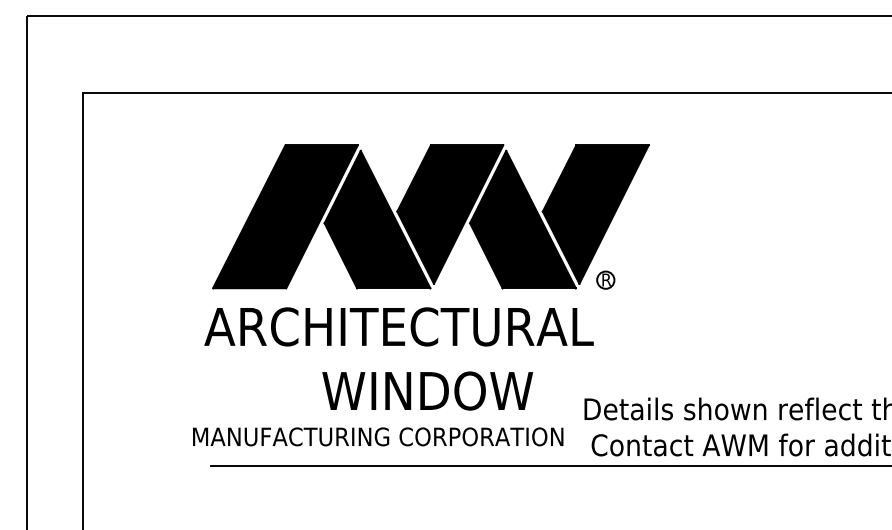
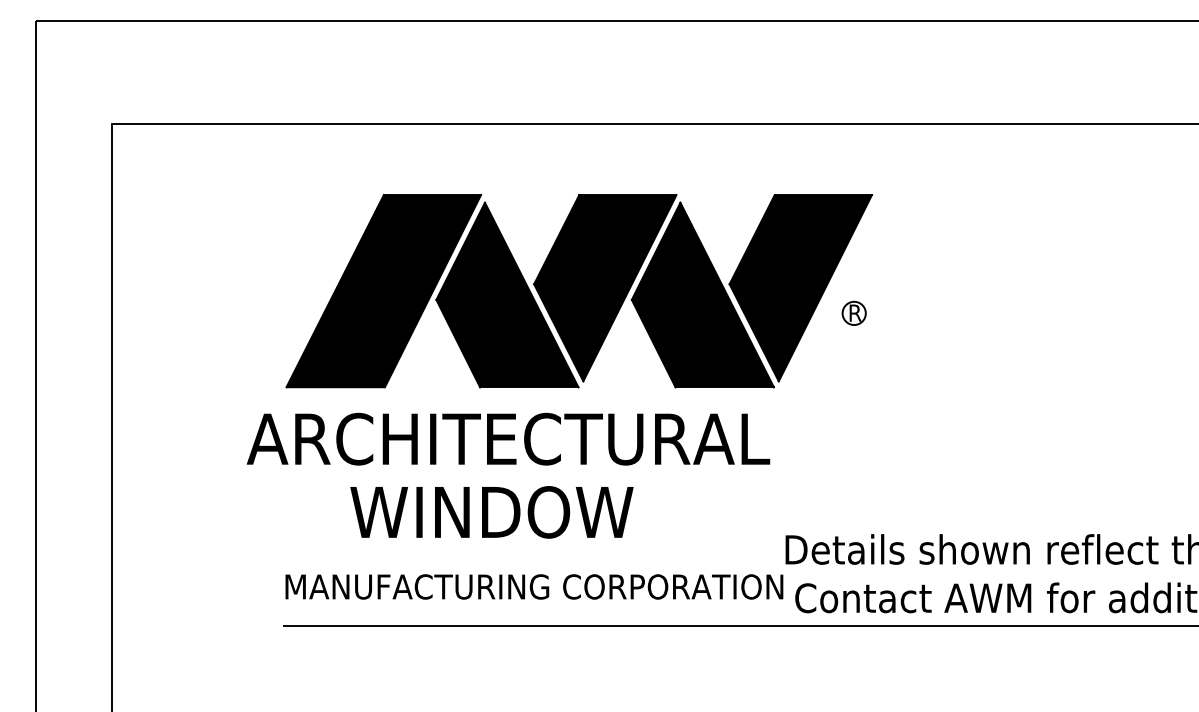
part: (605, 279) -> (853, 312), moved
text: (399, 326) -> (508, 438), moved
text: (427, 391) -> (491, 512), moved
text: (378, 436) -> (534, 586), moved

